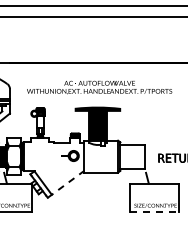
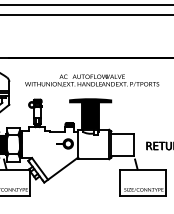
line: (66, 184) -> (61, 170), dashed -> solid
line: (155, 211) -> (143, 195), dashed -> solid

